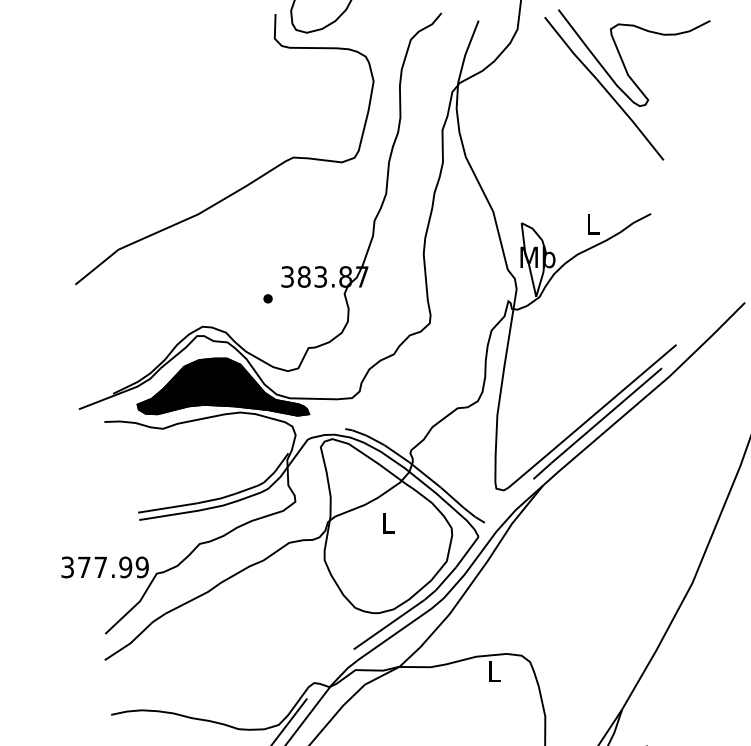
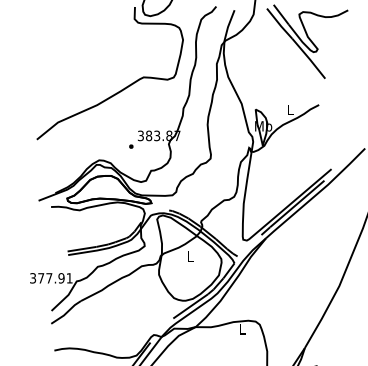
fill: (223, 386) -> (109, 189), removed
text: (141, 567) -> (69, 278), 377.99 -> 377.91

